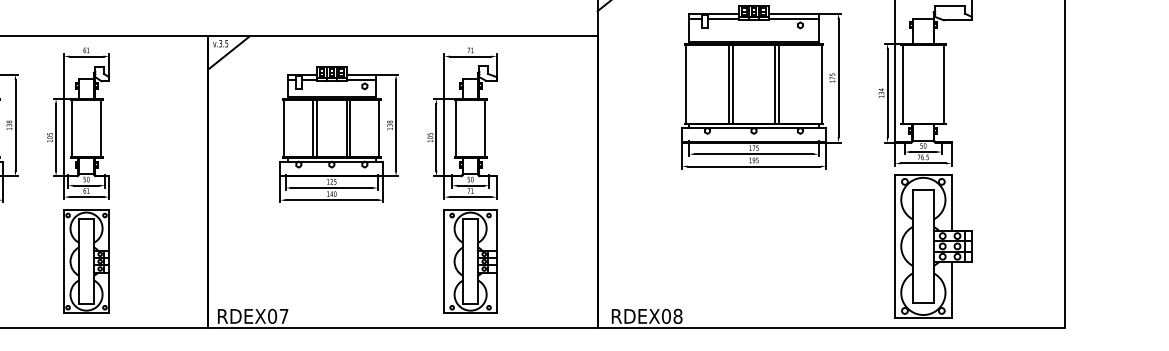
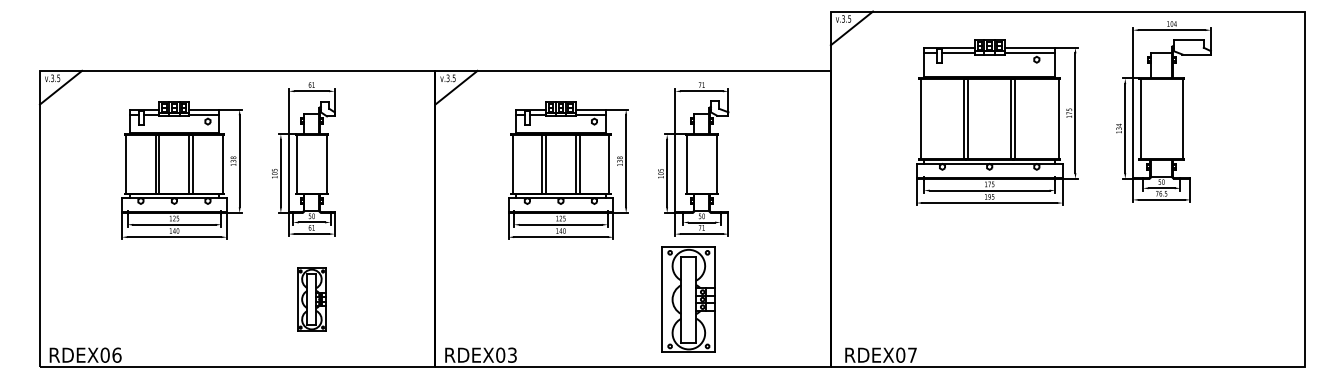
part: (933, 245) -> (1171, 283), removed
part: (86, 261) -> (311, 299), size x0.6
part: (470, 261) -> (688, 299), moved
text: (284, 315) -> (512, 354), RDEX07 -> RDEX03
text: (678, 315) -> (912, 354), RDEX08 -> RDEX07

